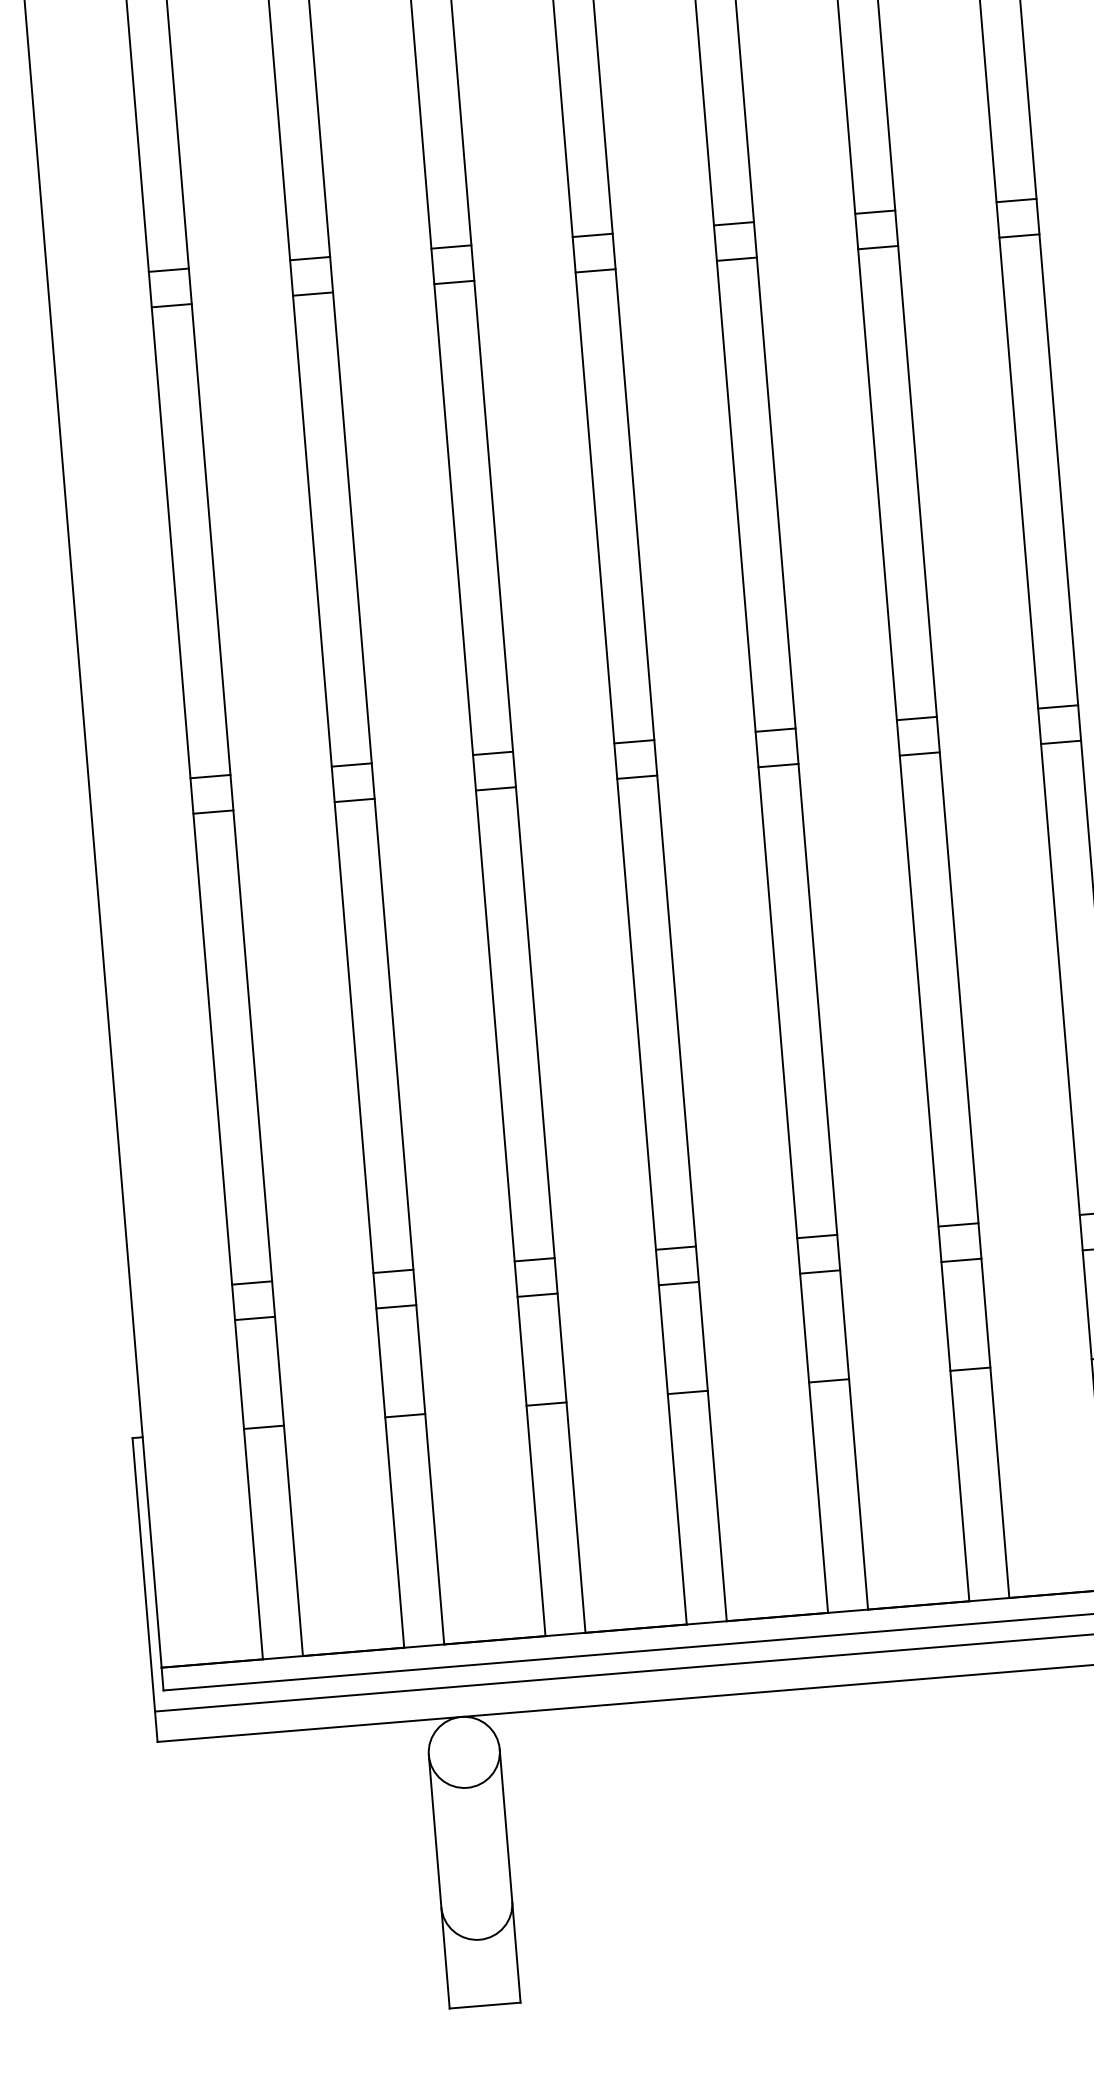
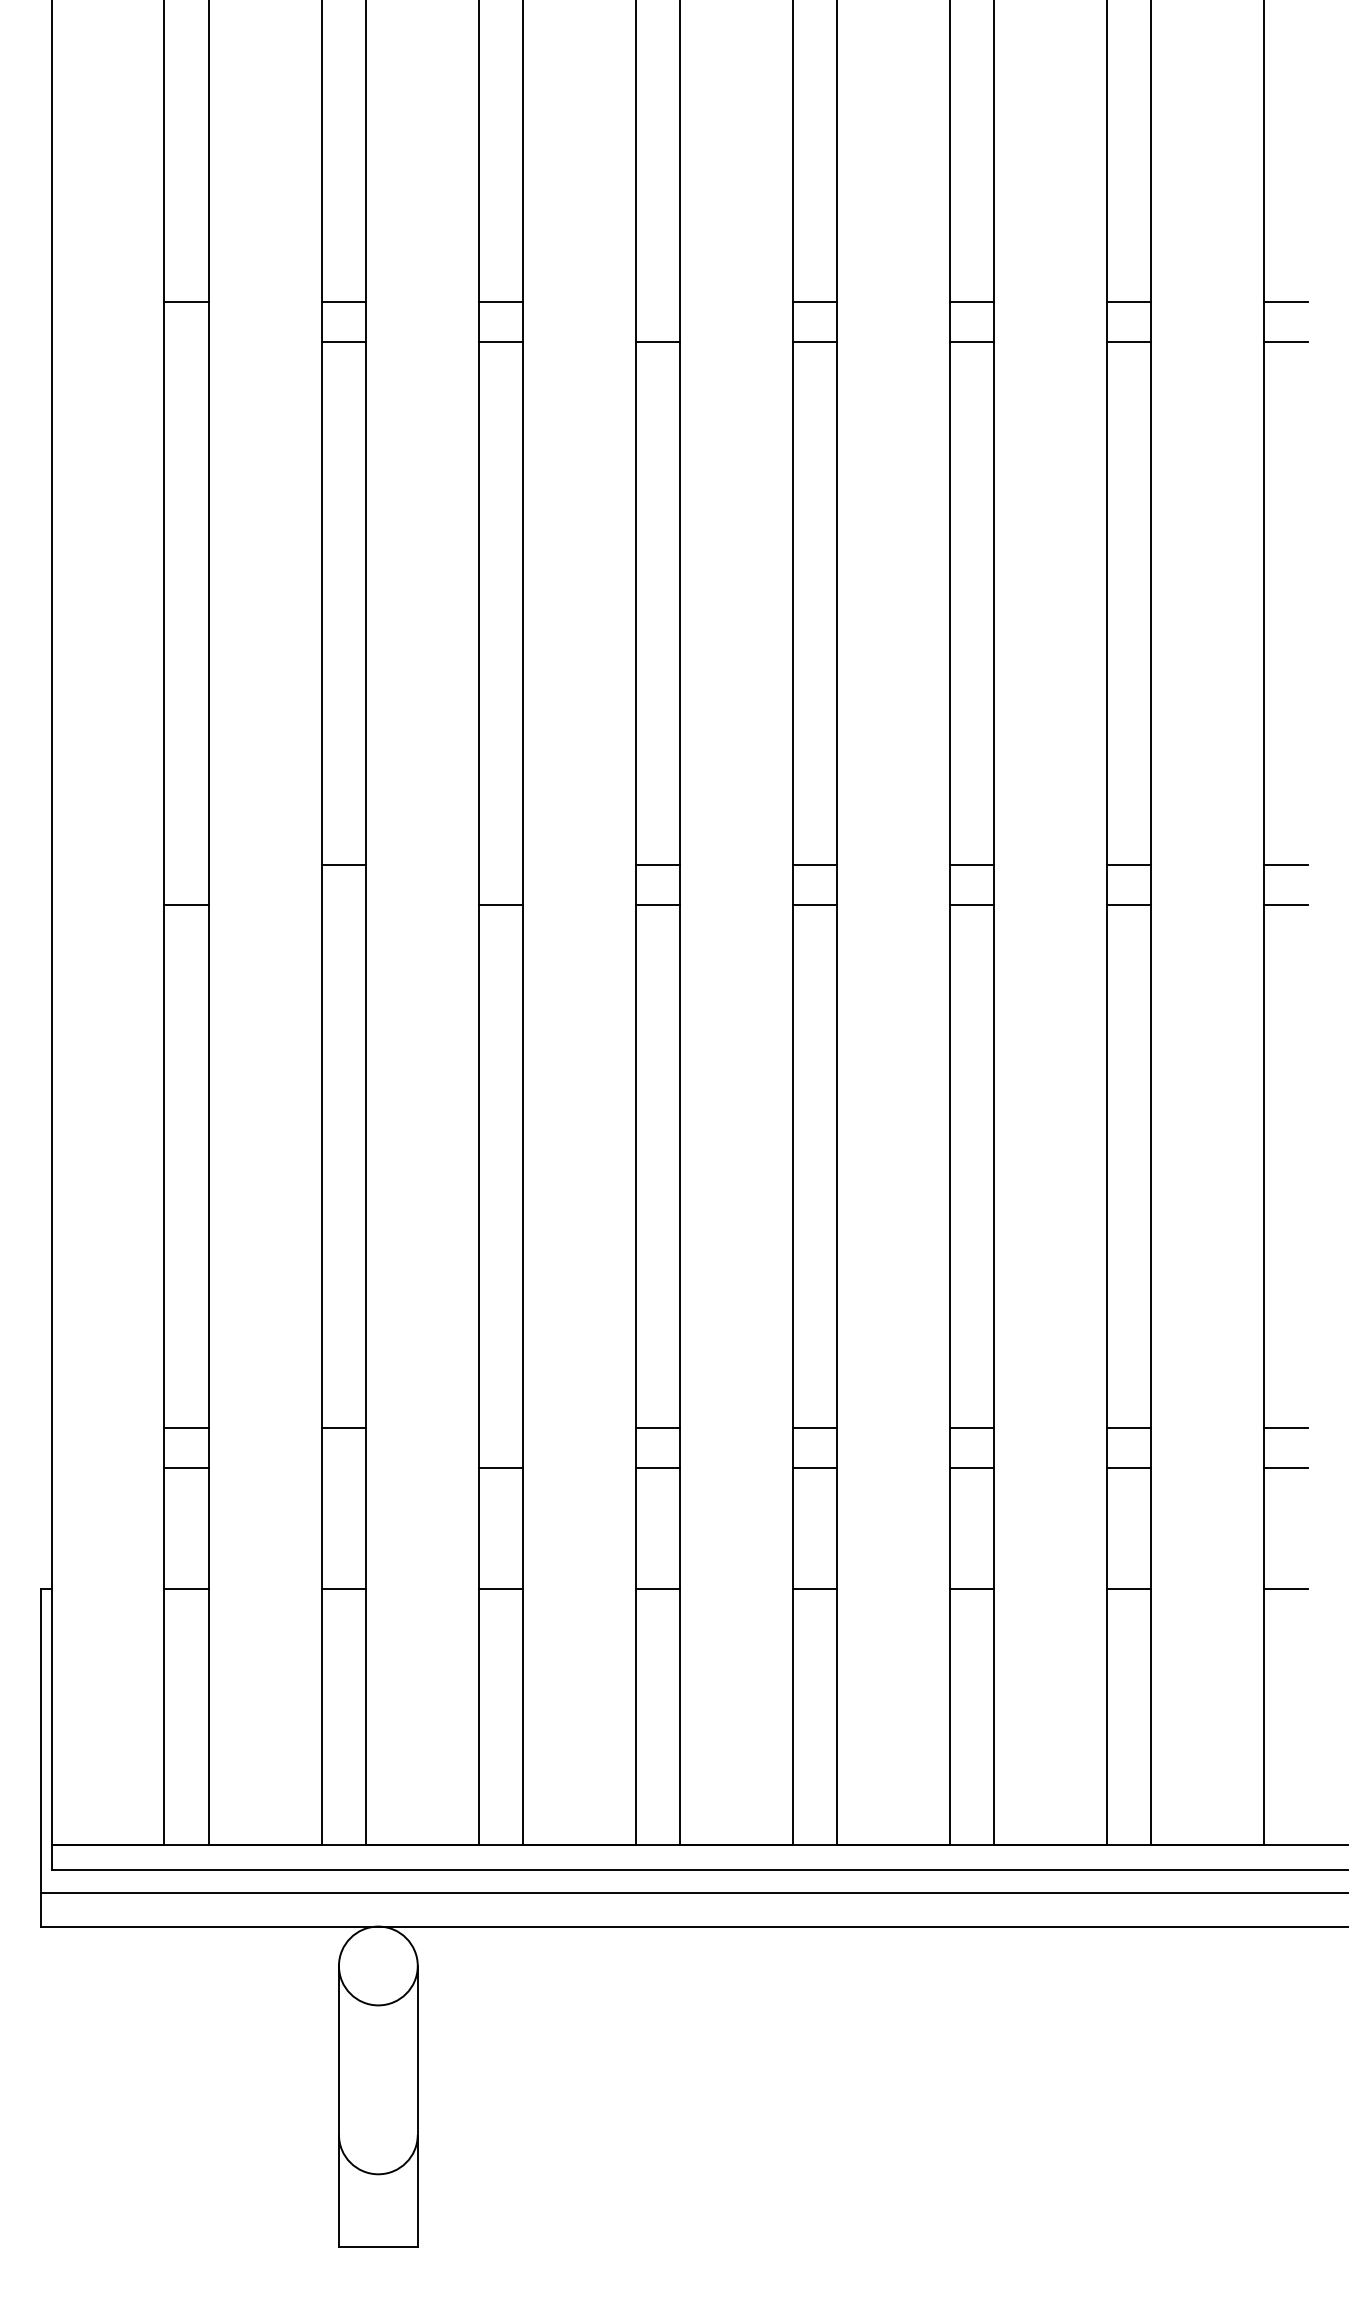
line: (592, 235) -> (657, 302), removed
line: (171, 305) -> (186, 341), removed
line: (492, 753) -> (500, 865), removed
line: (210, 776) -> (186, 865), removed
line: (354, 800) -> (343, 904), removed
line: (534, 1259) -> (500, 1428), removed
line: (396, 1306) -> (343, 1467), removed

